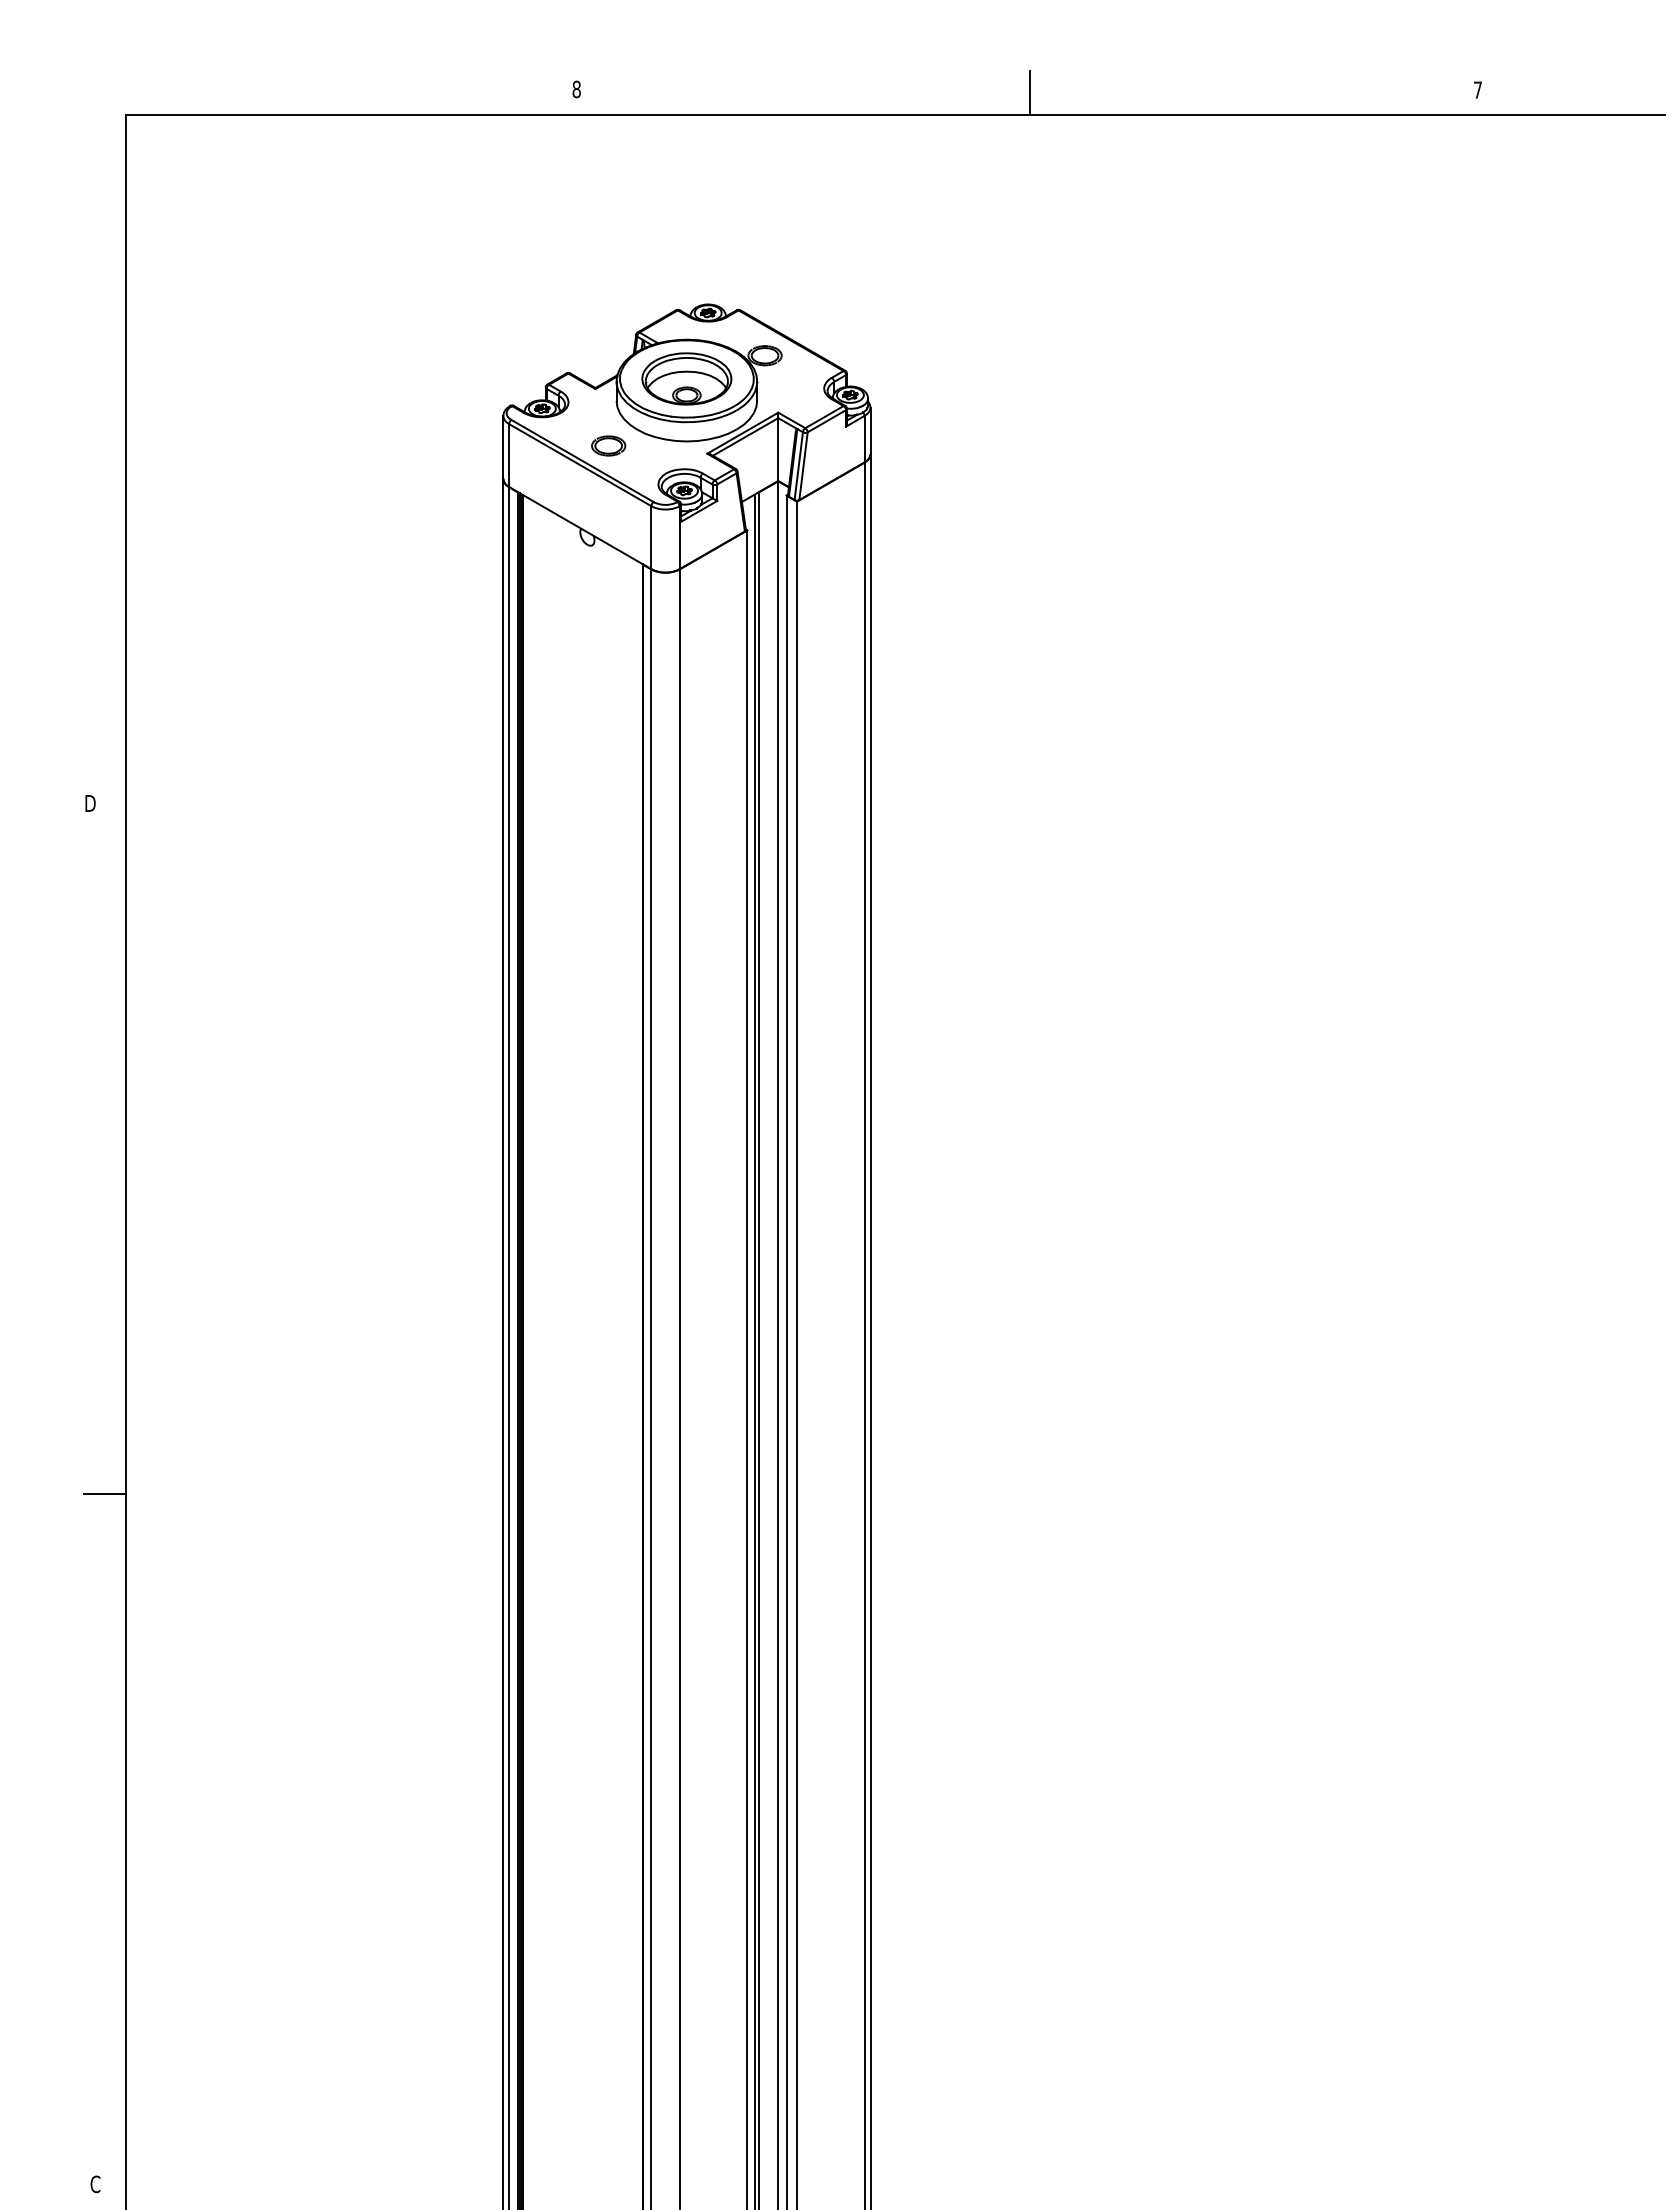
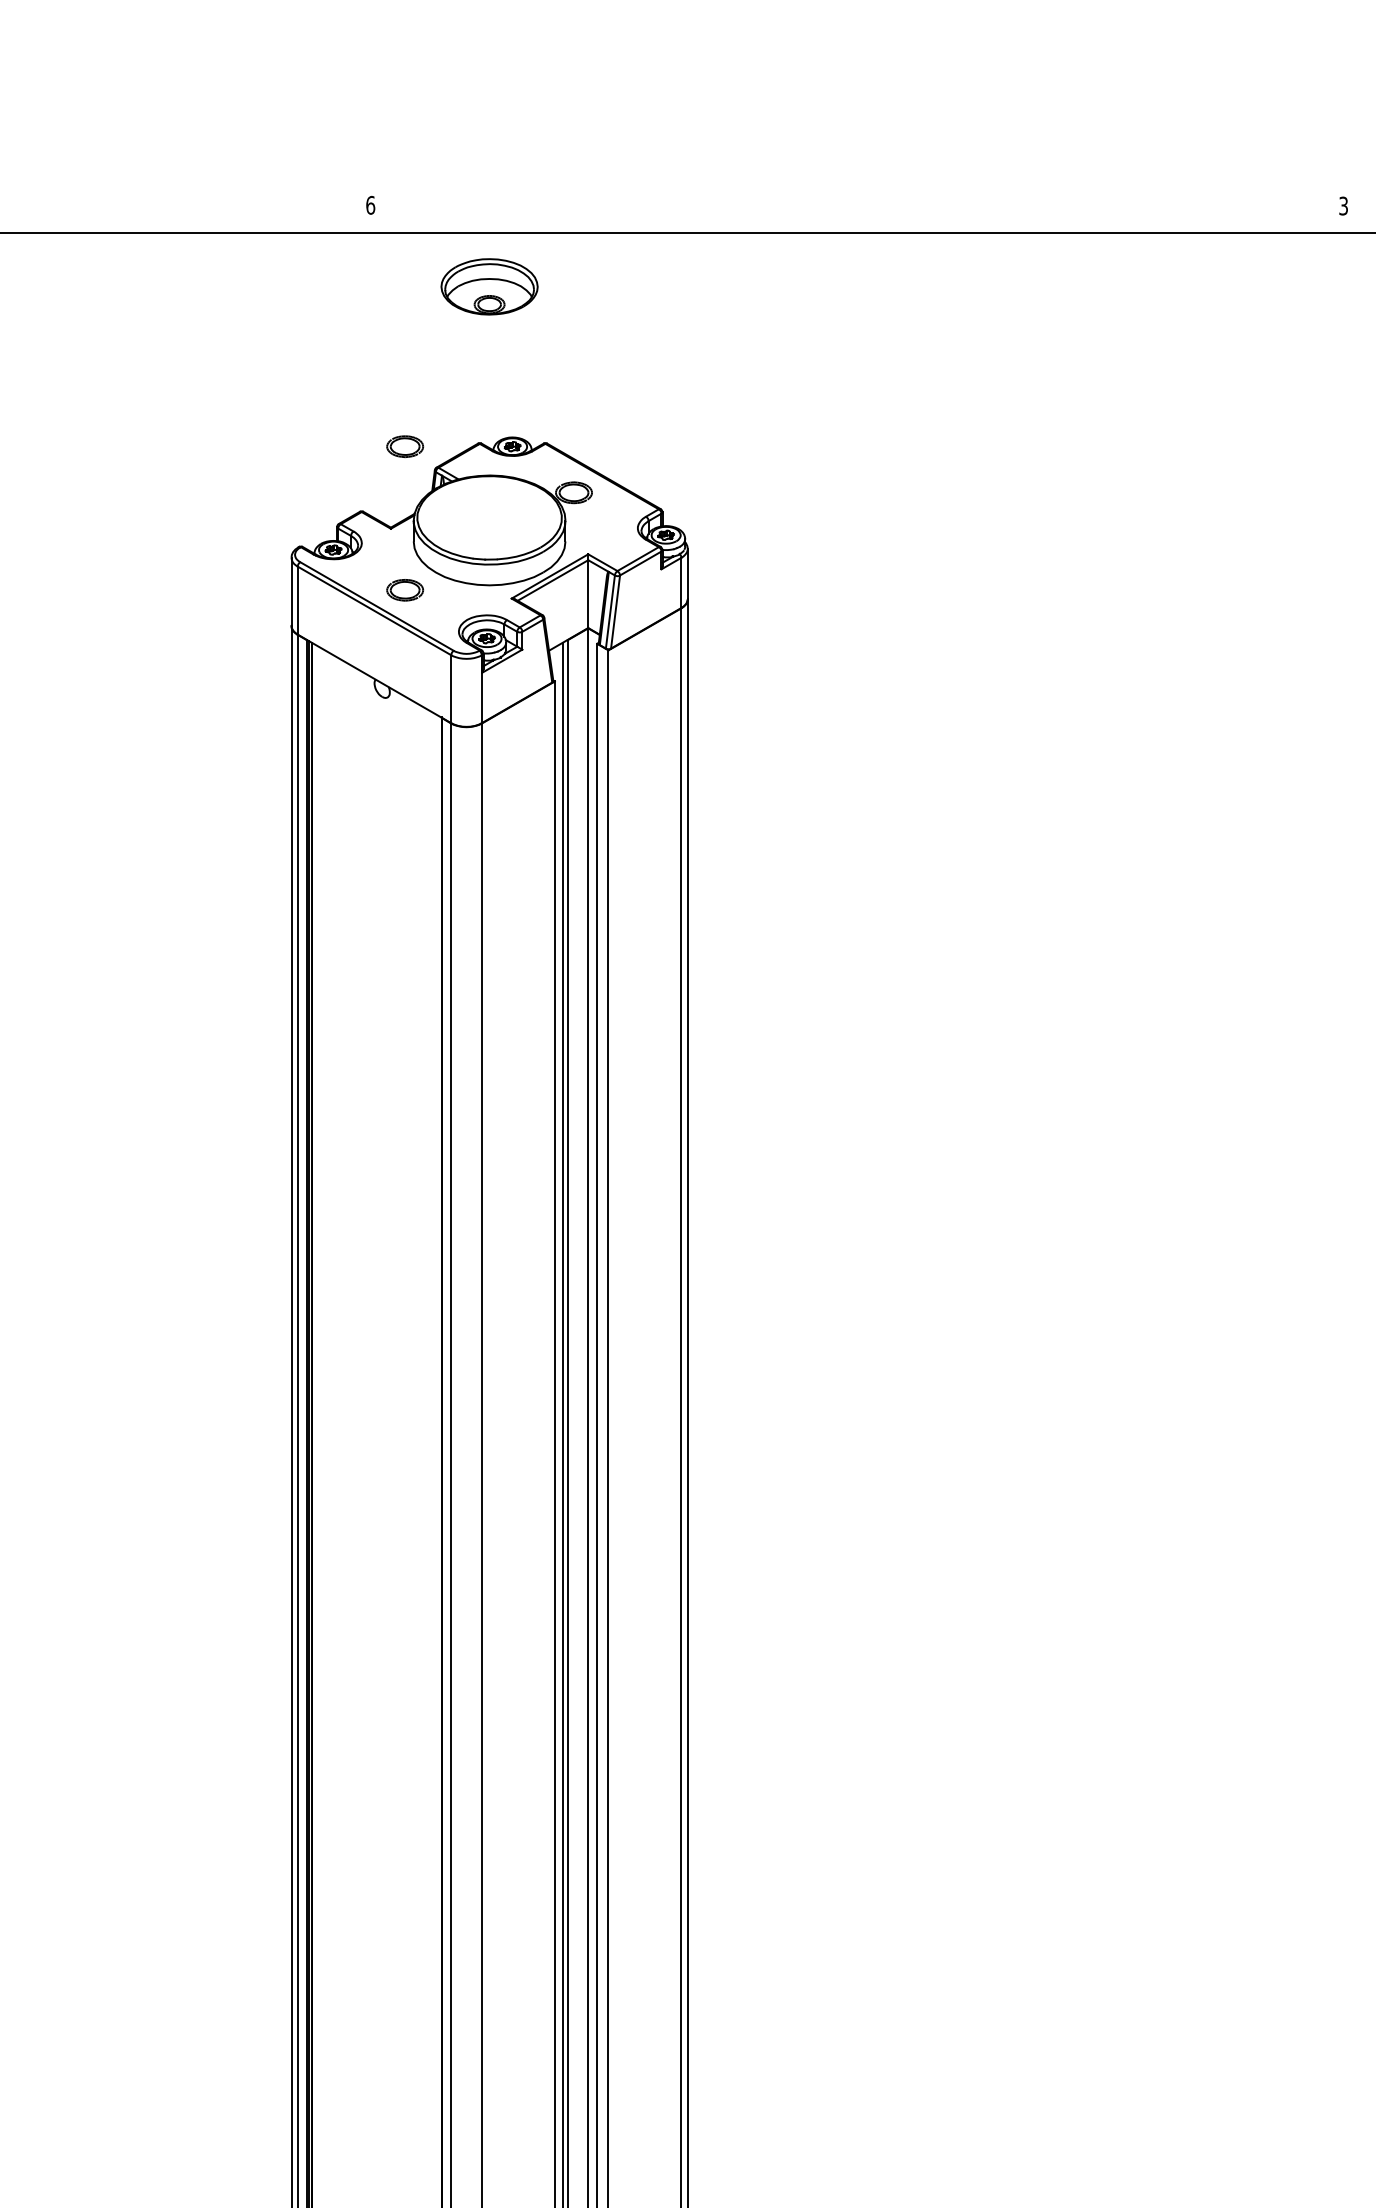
text: (576, 88) -> (370, 204), 8 -> 6
text: (1477, 89) -> (1343, 205), 7 -> 3
line: (1029, 92) -> (859, 208), removed
part: (608, 312) -> (404, 446), added
part: (686, 378) -> (489, 286), moved

